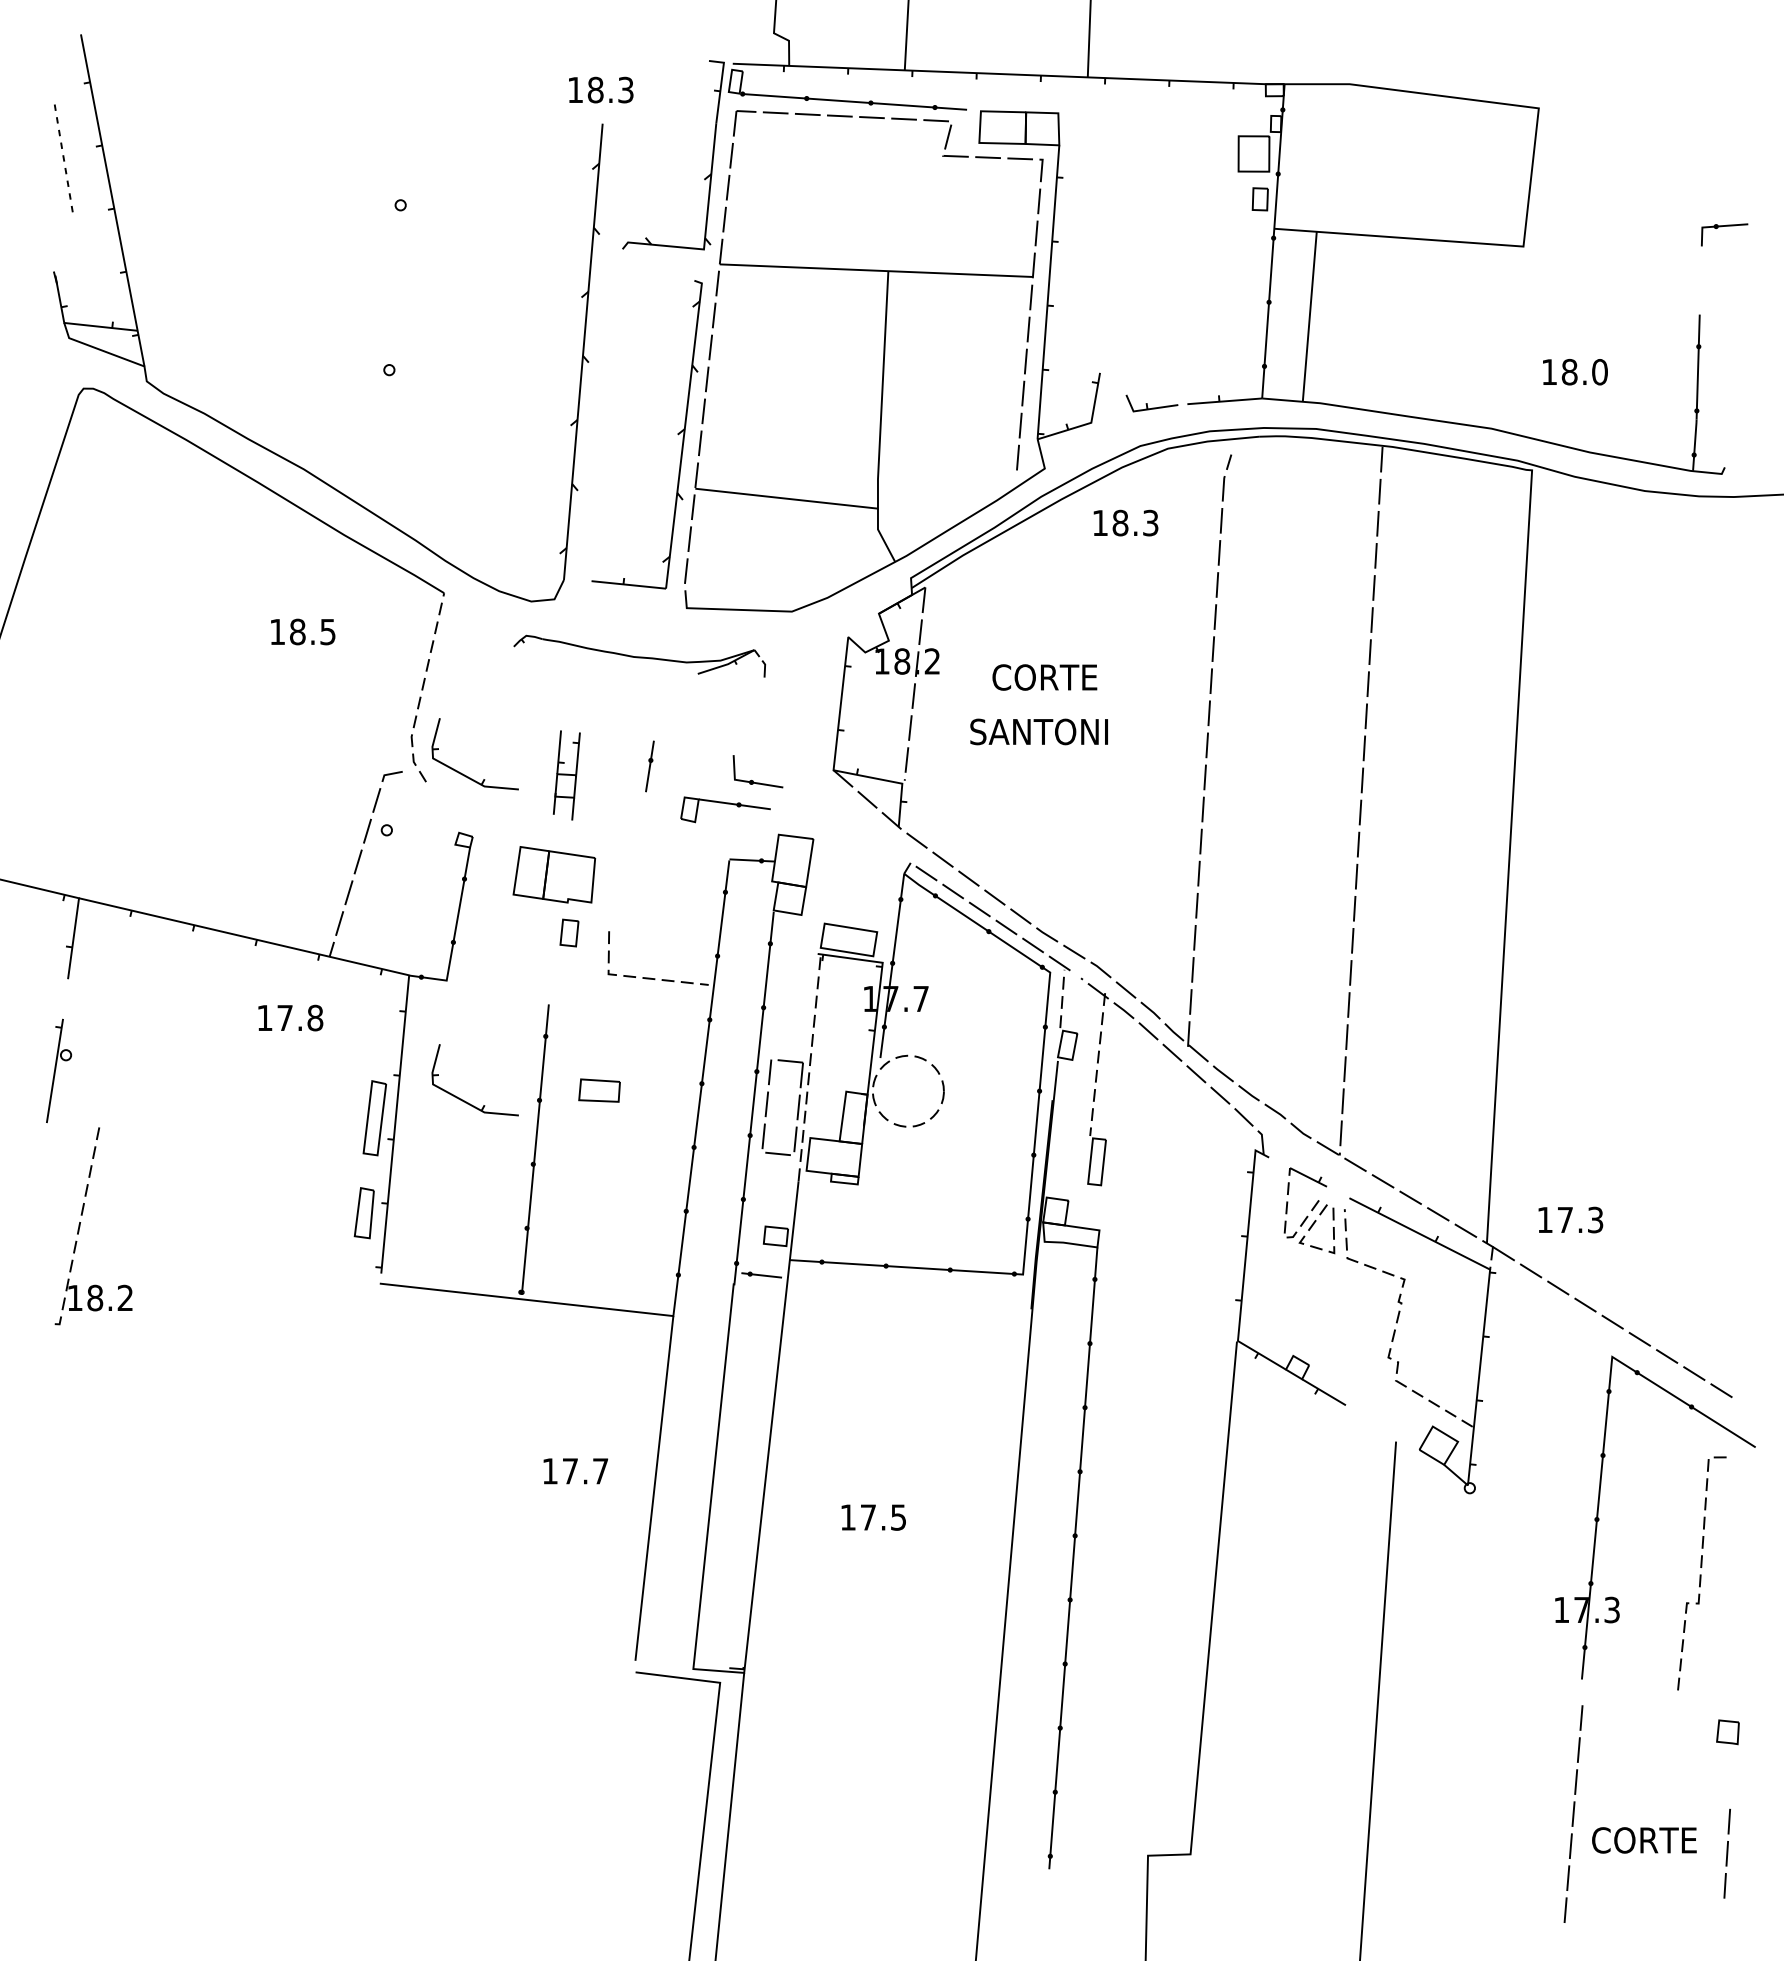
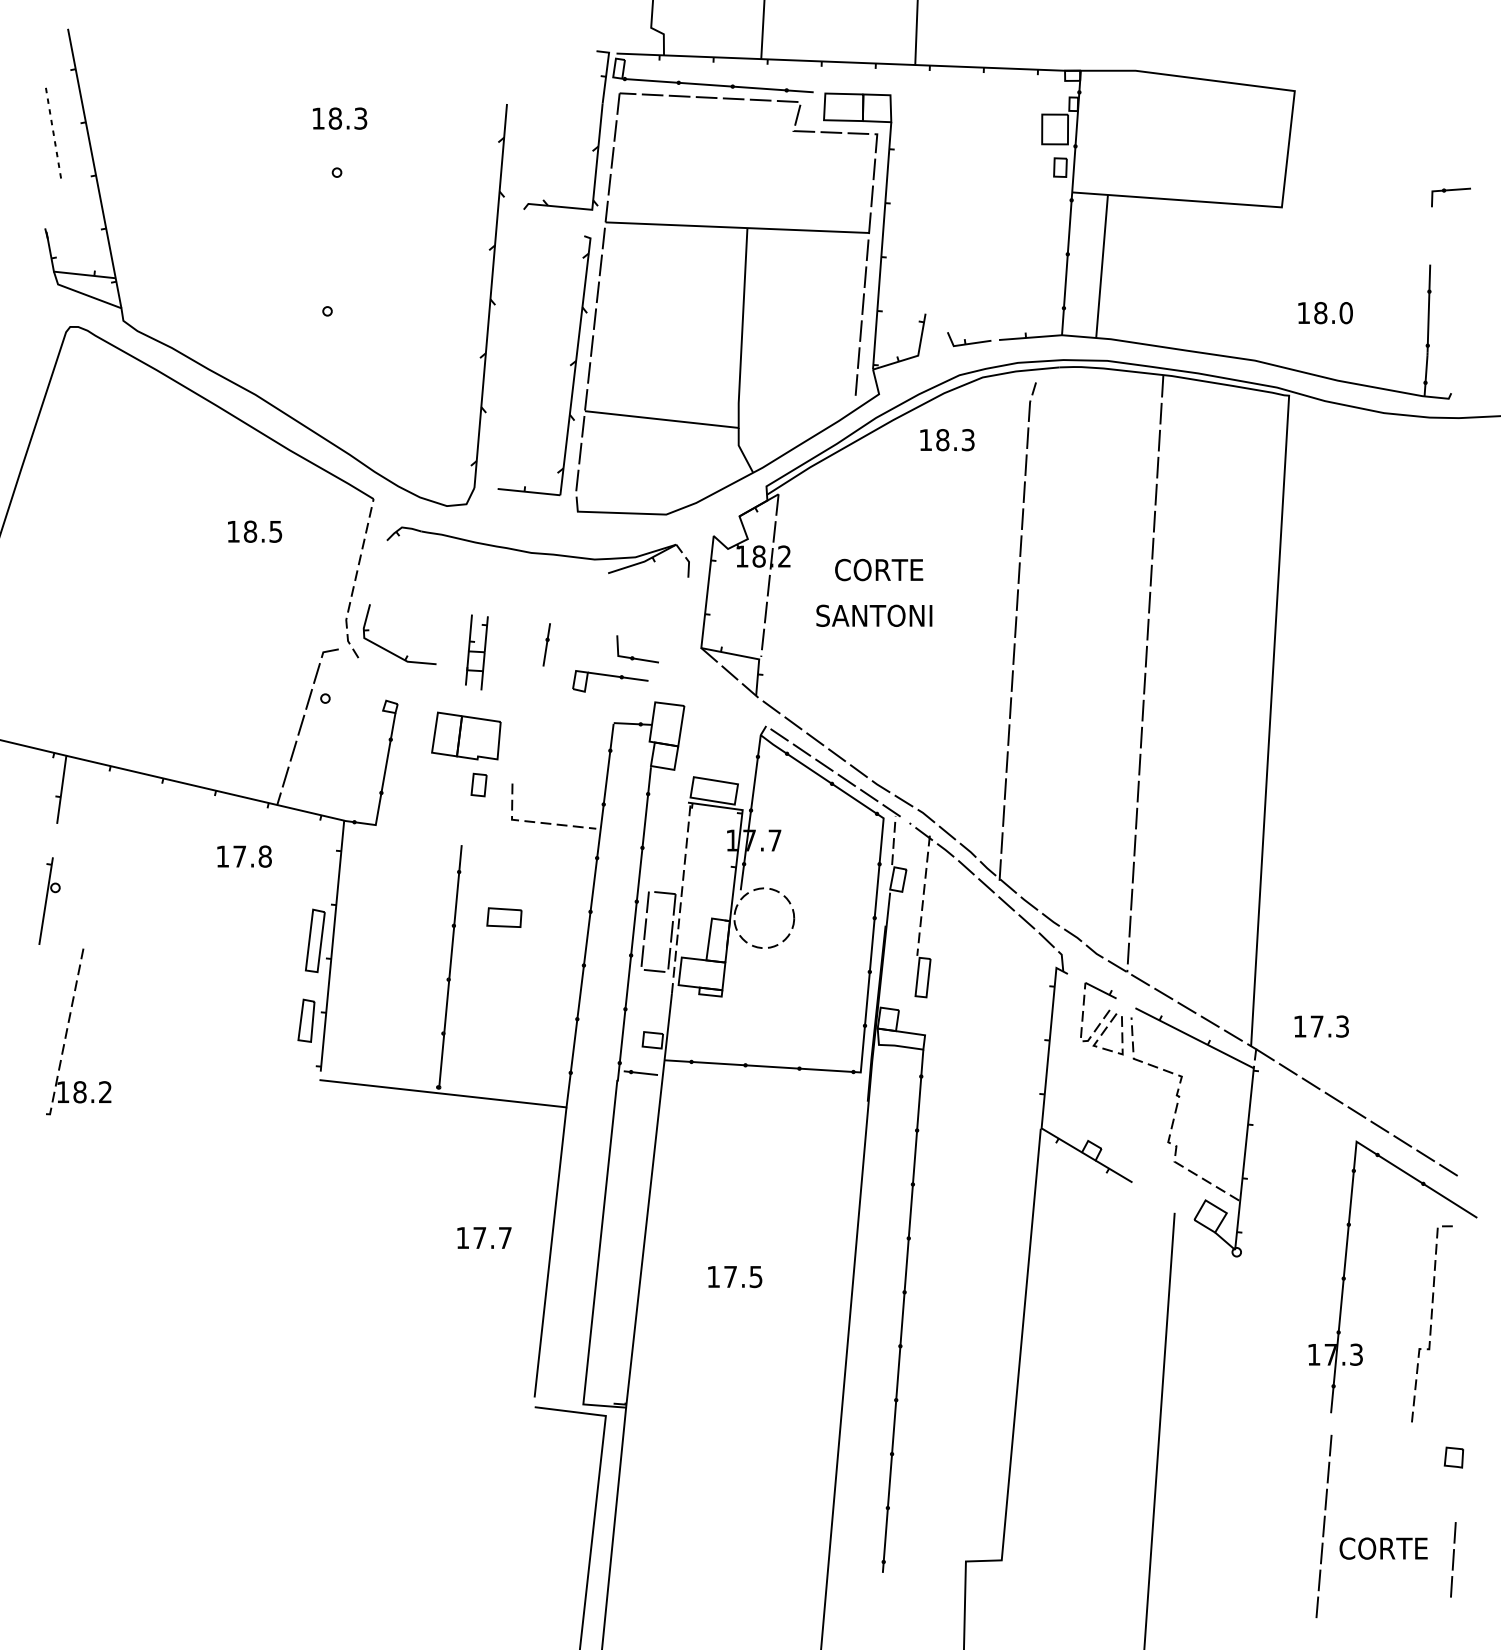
text: (601, 89) -> (340, 118), moved
part: (639, 656) -> (538, 552), size x1.43
part: (463, 1099) -> (389, 925), removed

